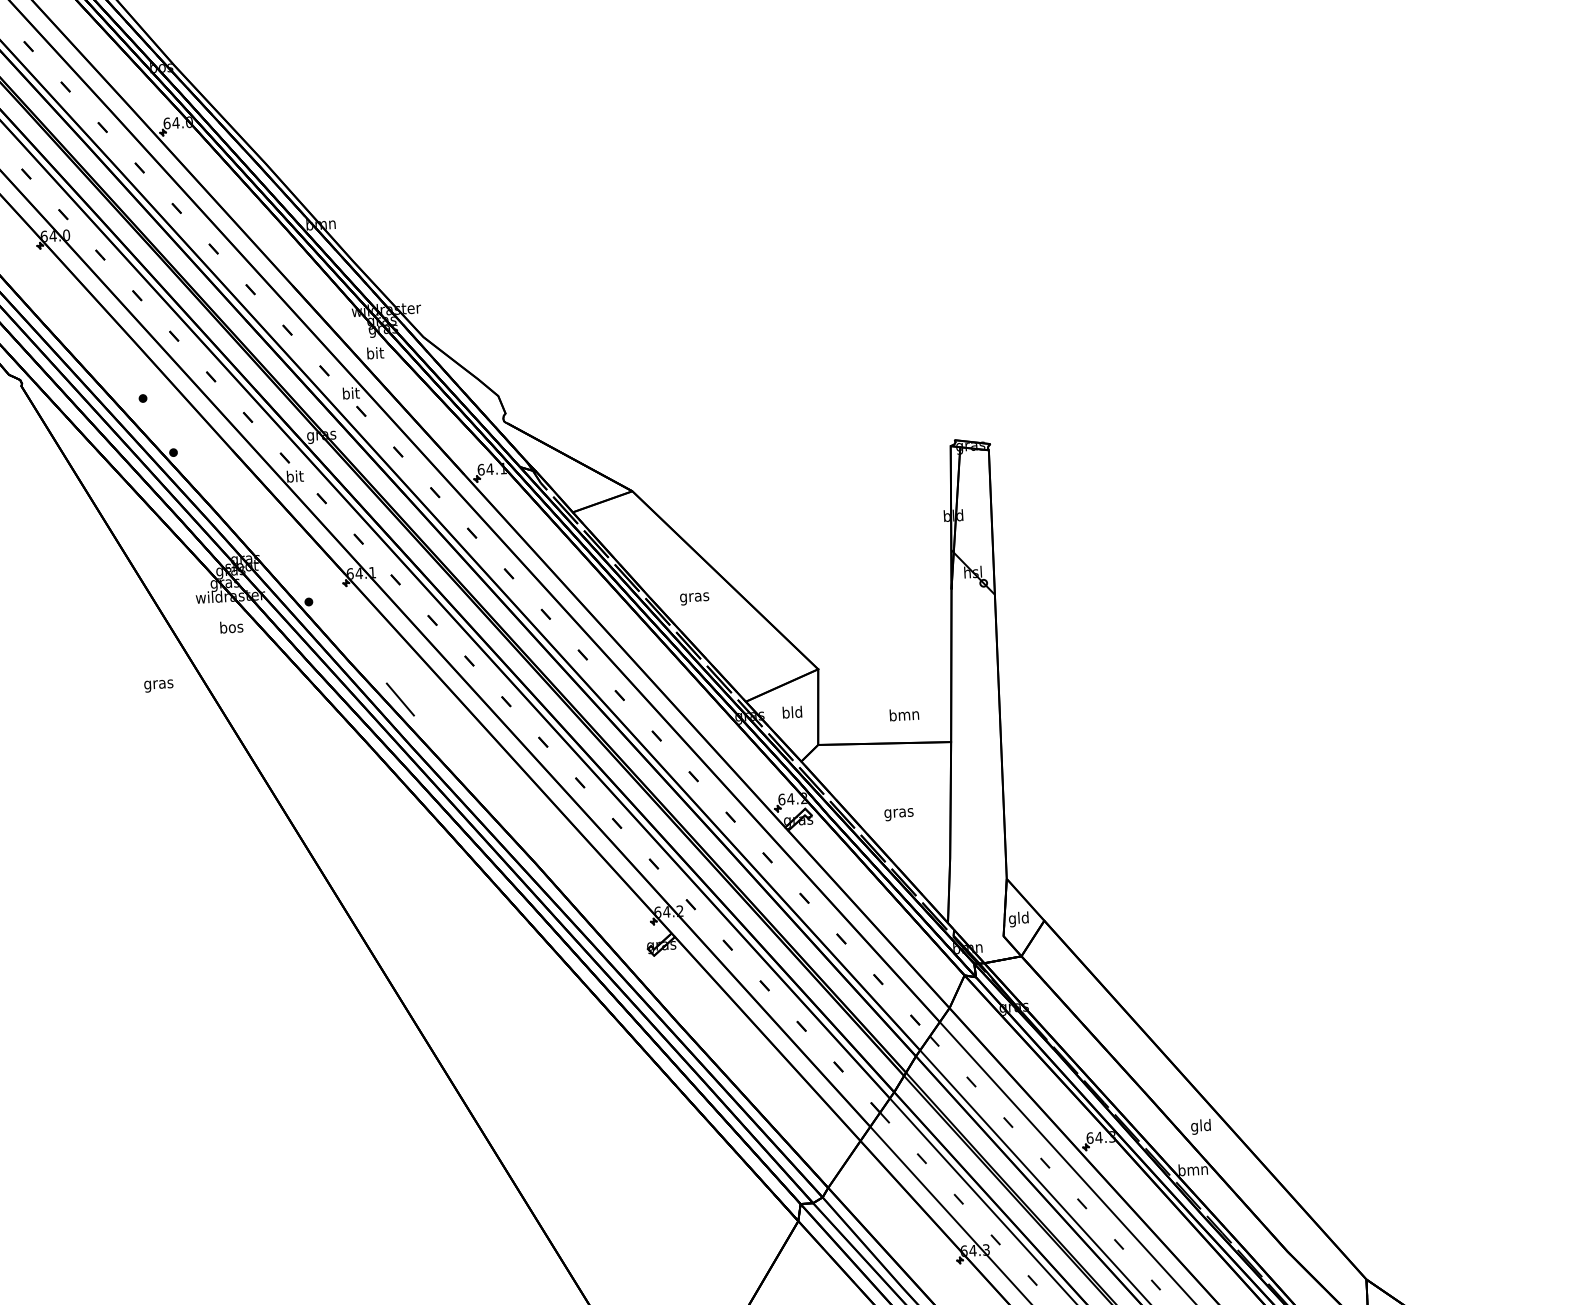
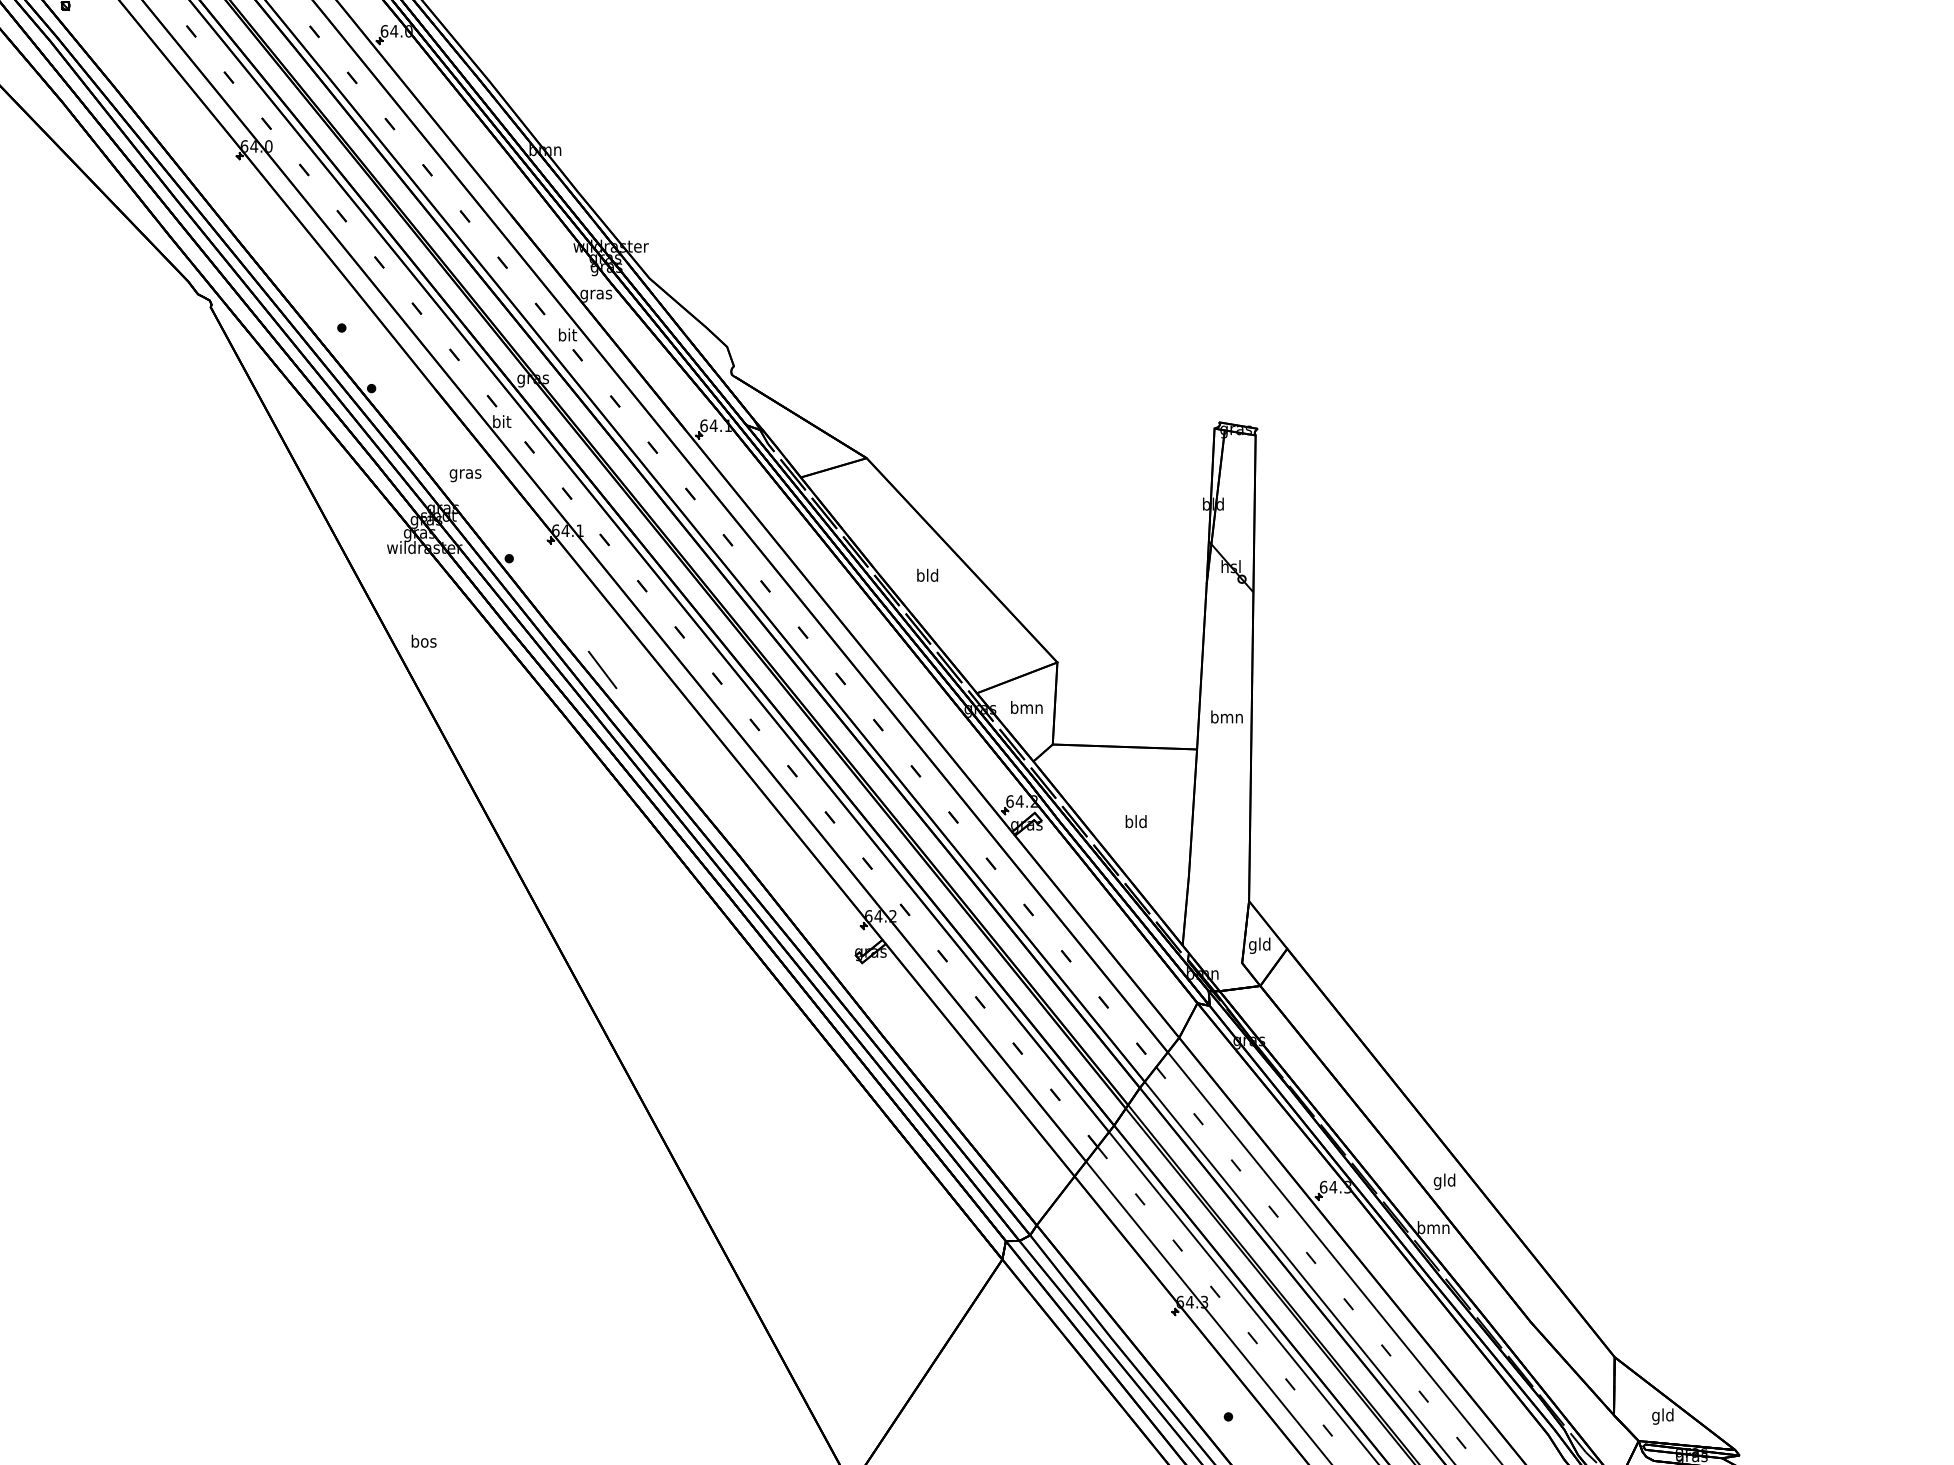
text: (375, 354) -> (596, 294), bit -> gras
text: (694, 596) -> (927, 576), gras -> bld
text: (231, 626) -> (423, 640), moved
text: (158, 685) -> (465, 475), moved
text: (792, 712) -> (1026, 707), bld -> bmn
text: (903, 714) -> (1226, 716), moved
text: (899, 813) -> (1136, 823), gras -> bld

